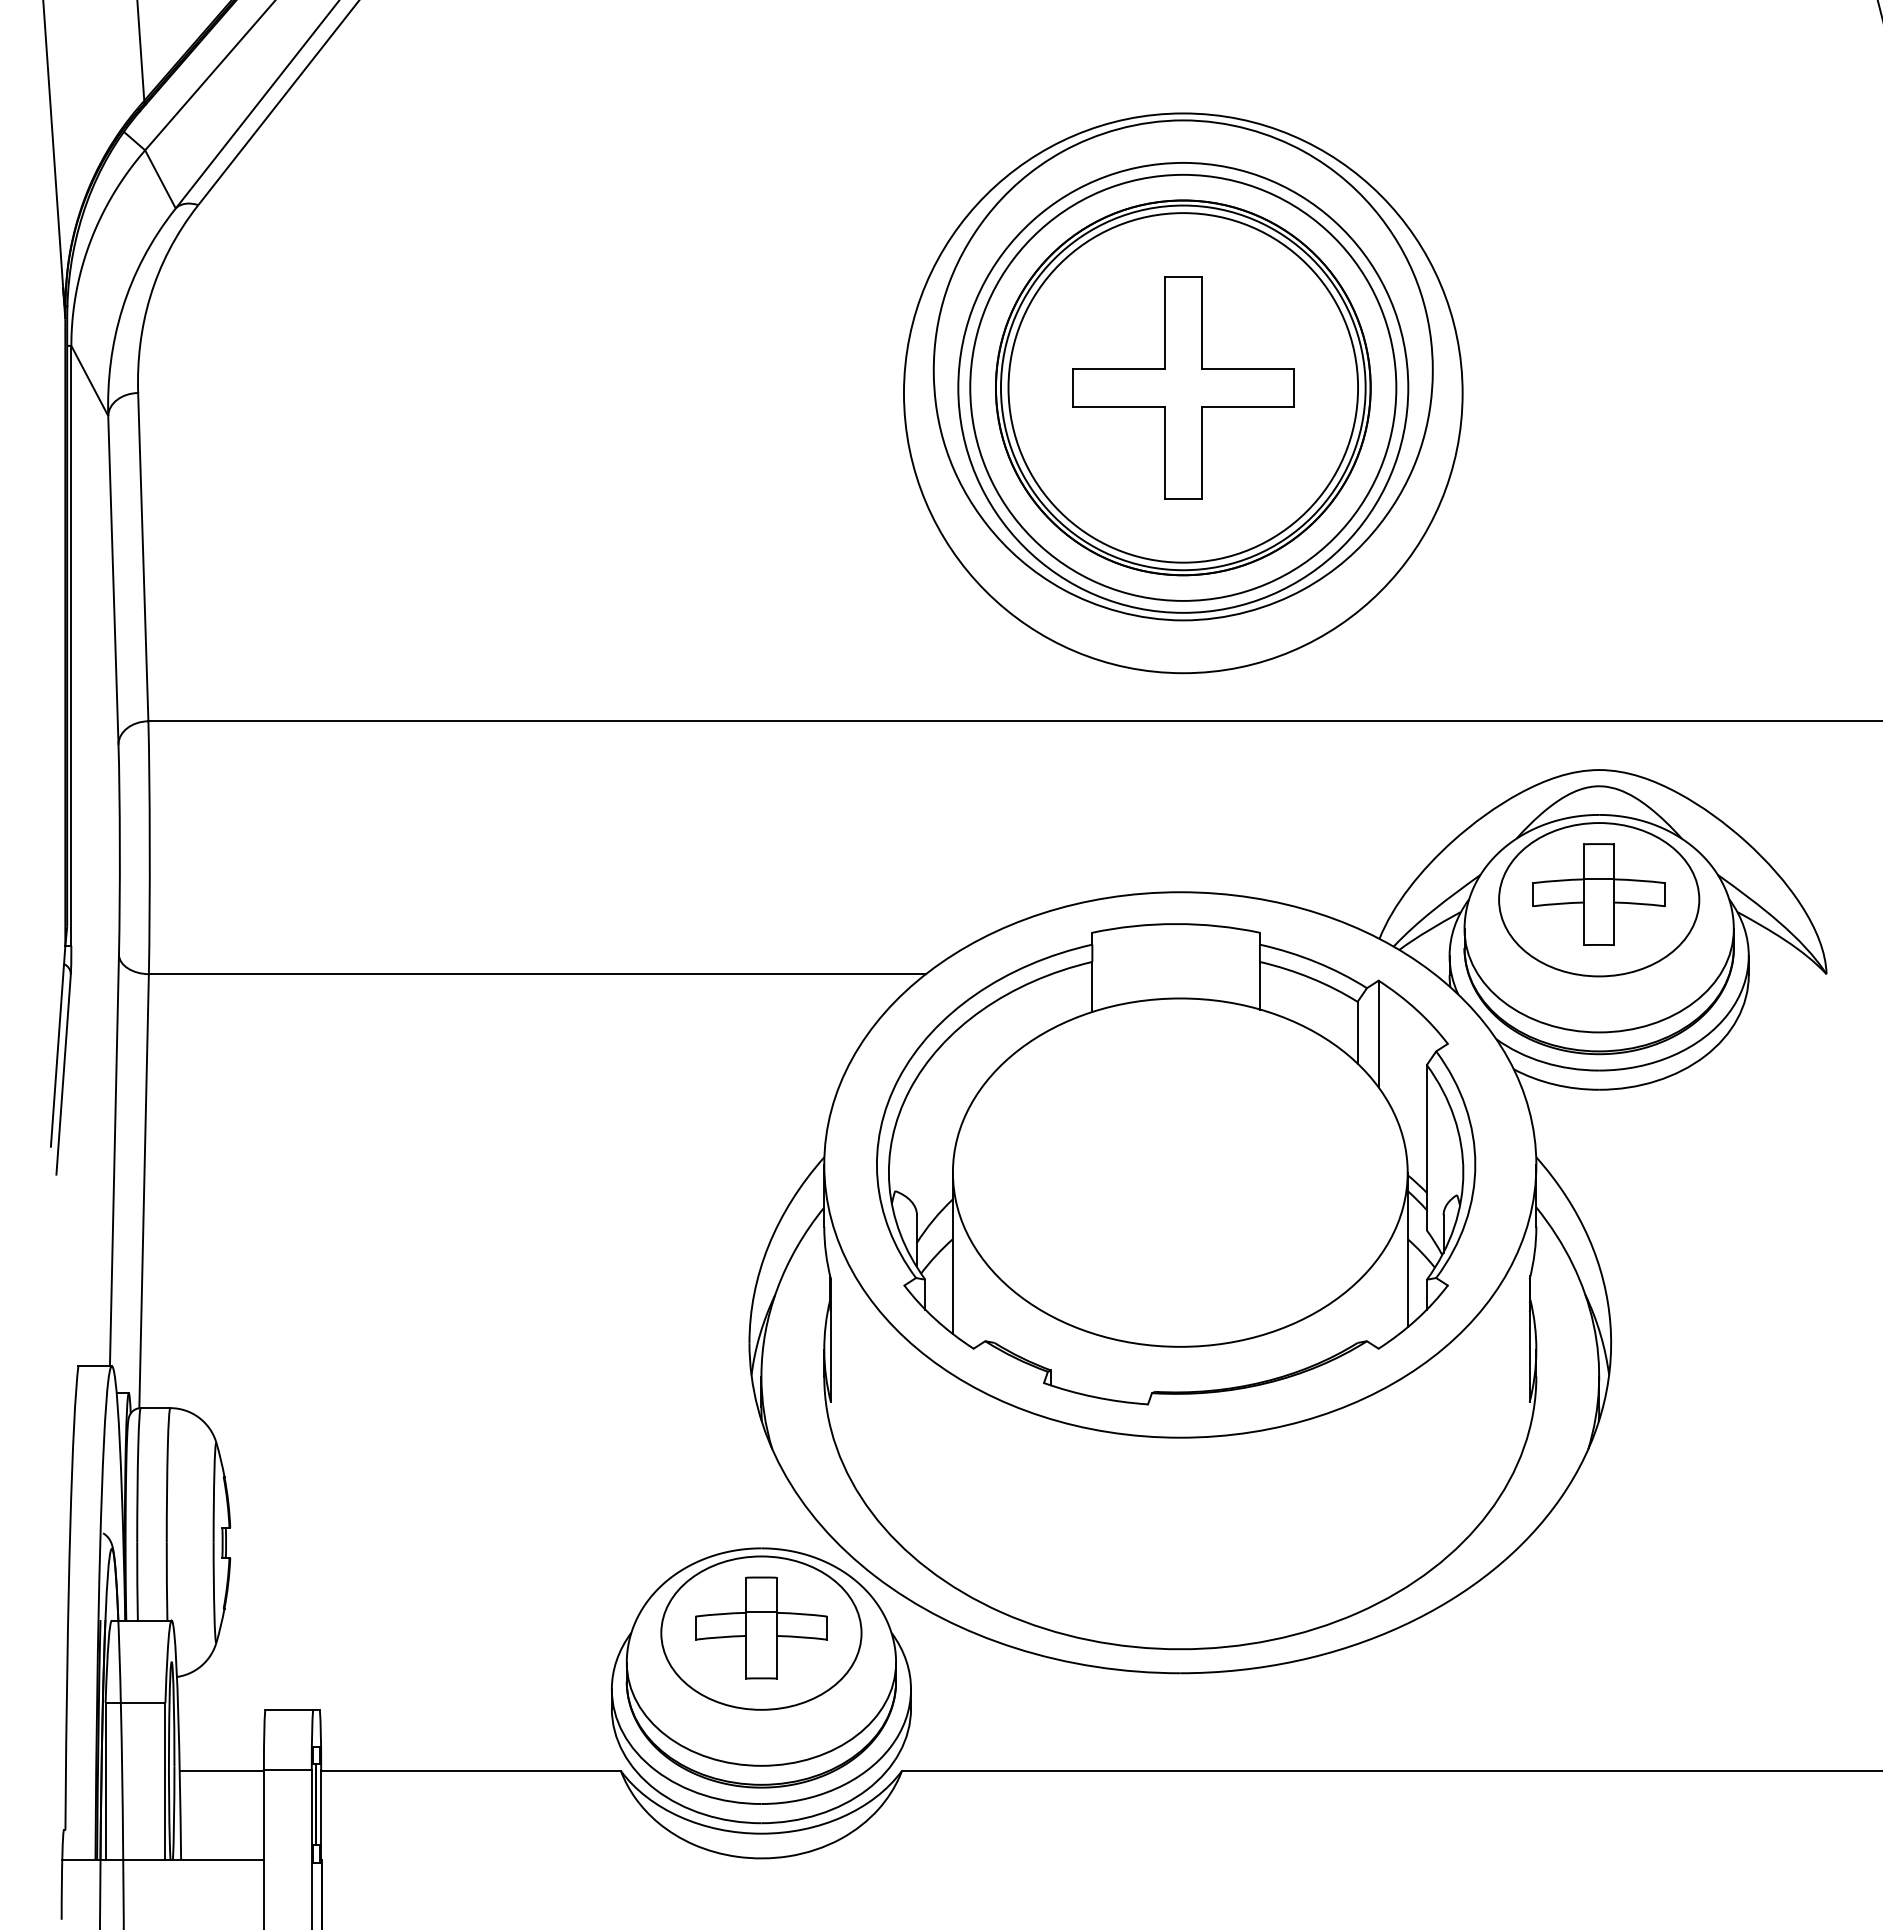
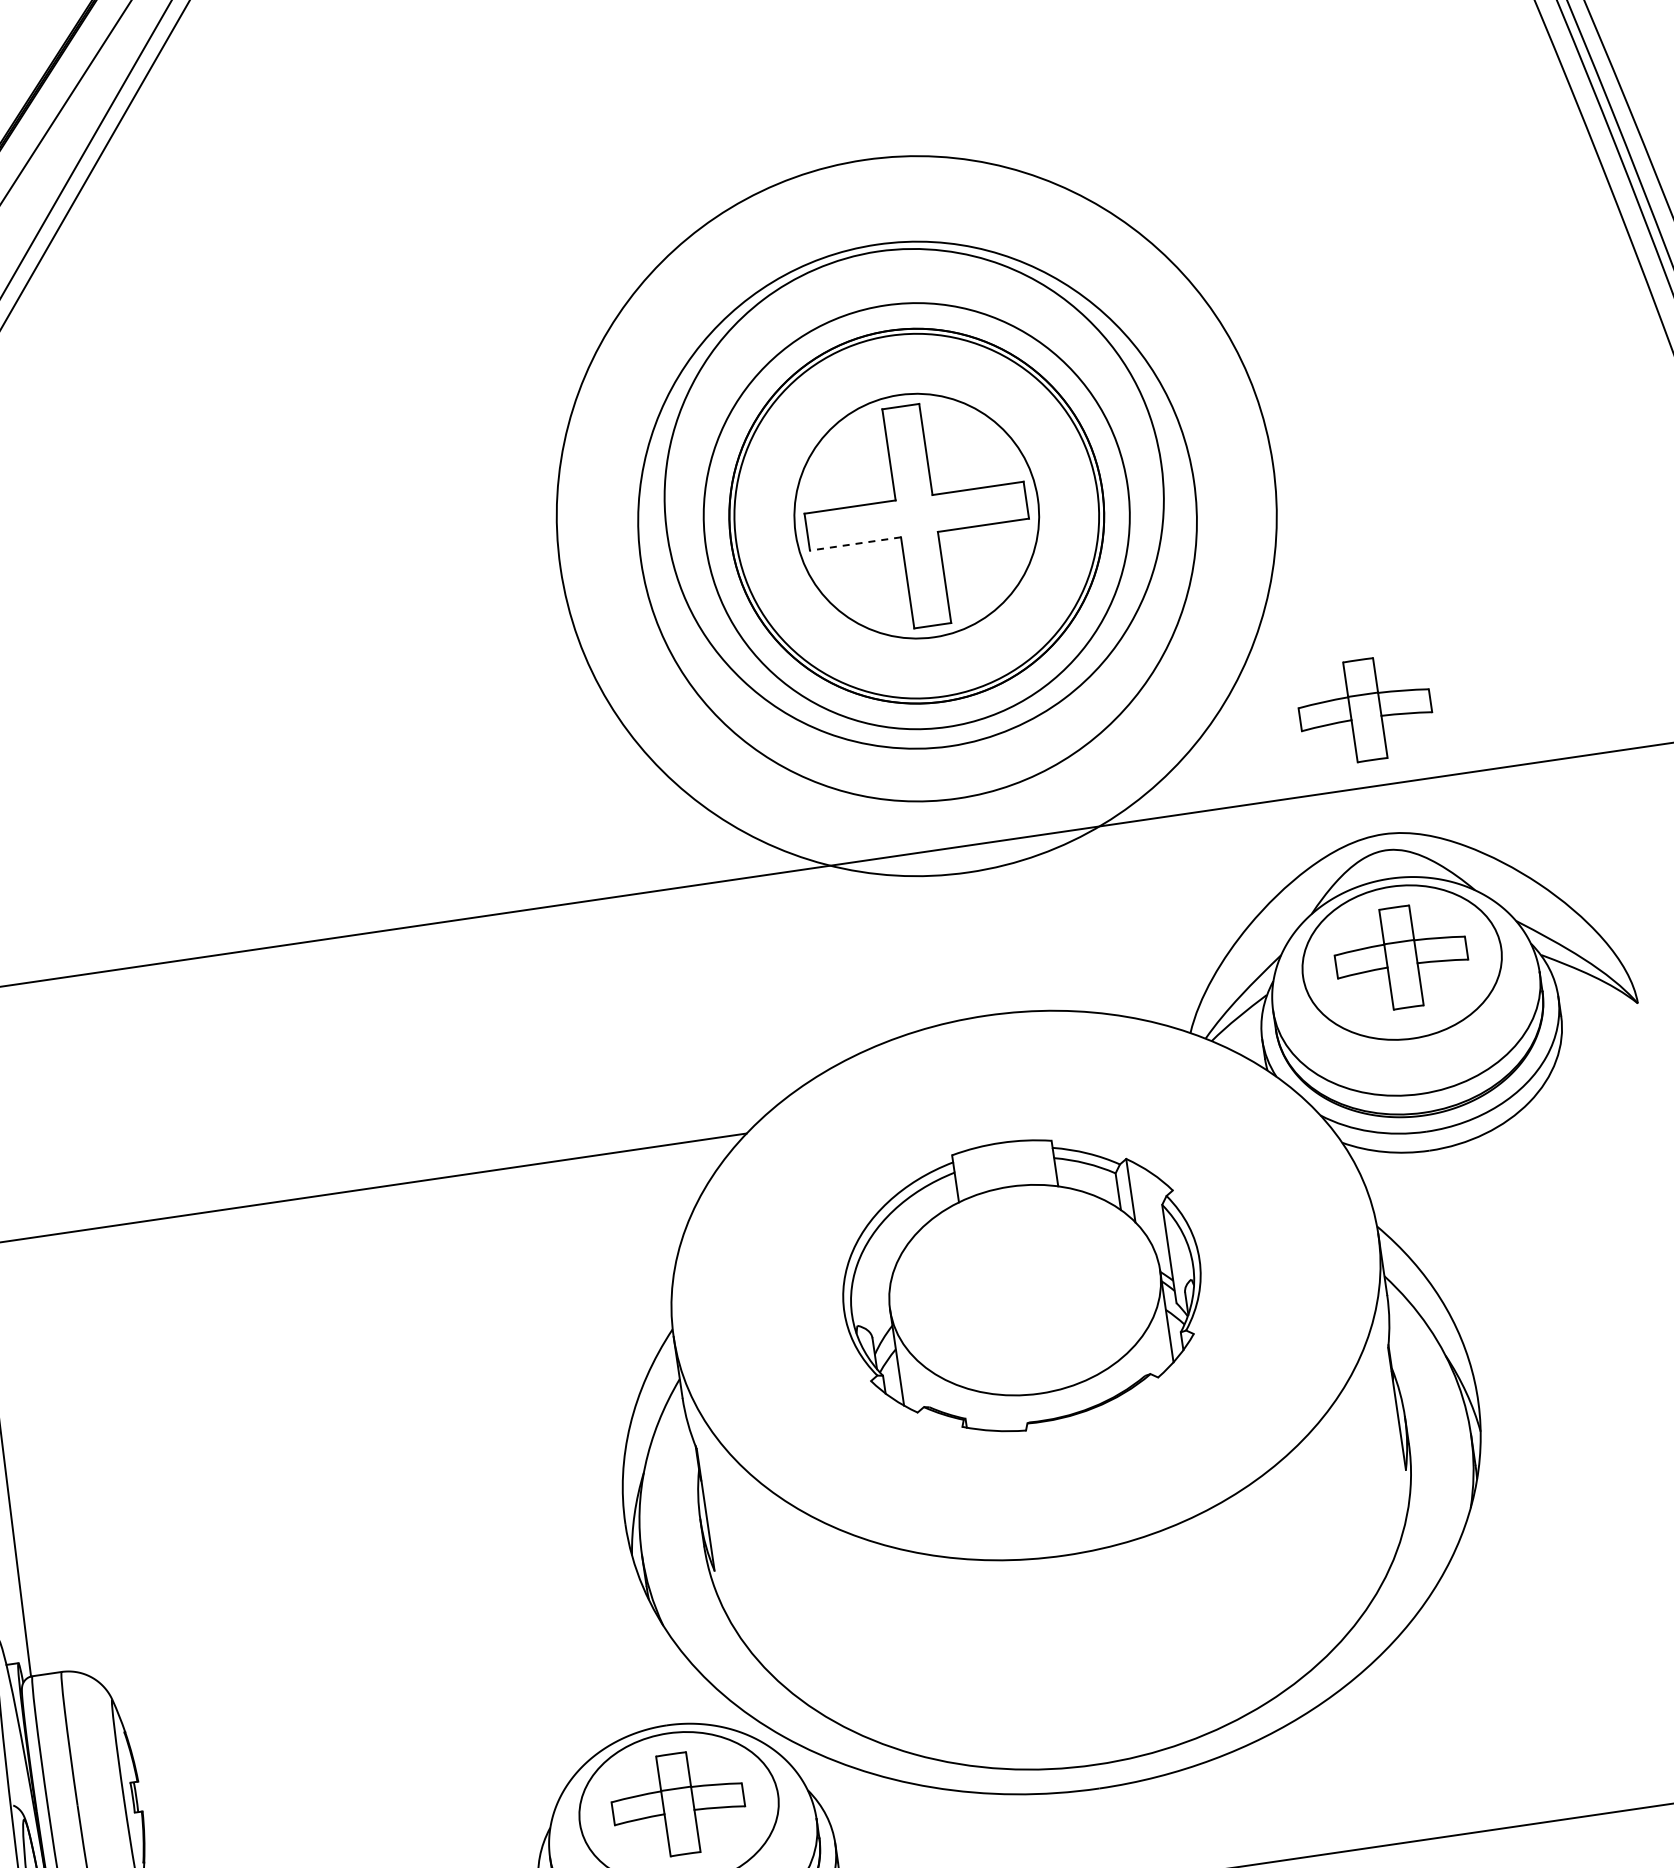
circle: (1183, 387) -> (916, 515), size x0.7
circle: (1183, 387) -> (916, 515), size x1.6
line: (1118, 406) -> (855, 543), solid -> dashed
part: (1598, 644) -> (1364, 710), added
part: (1176, 1164) -> (1022, 1285), size x0.6

